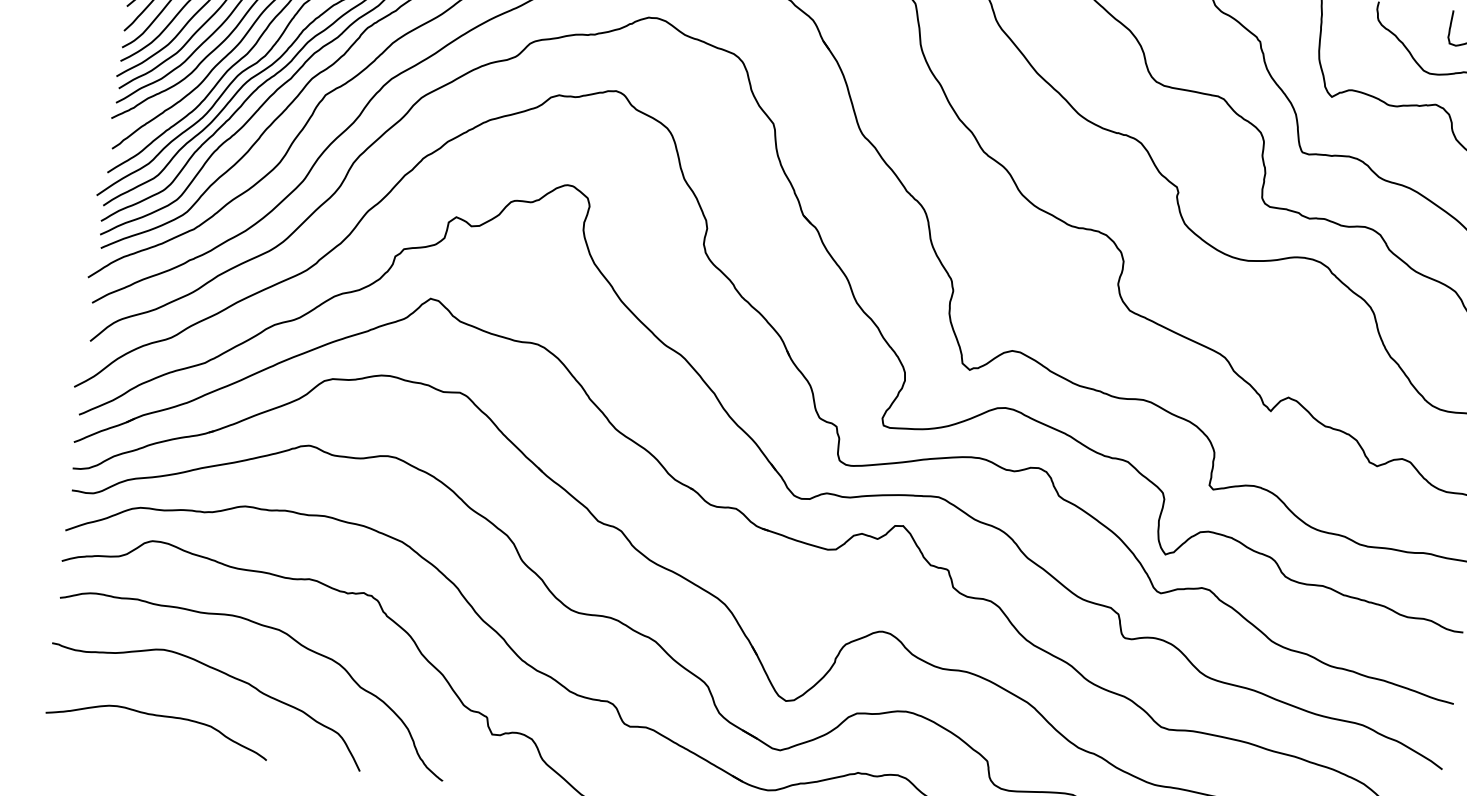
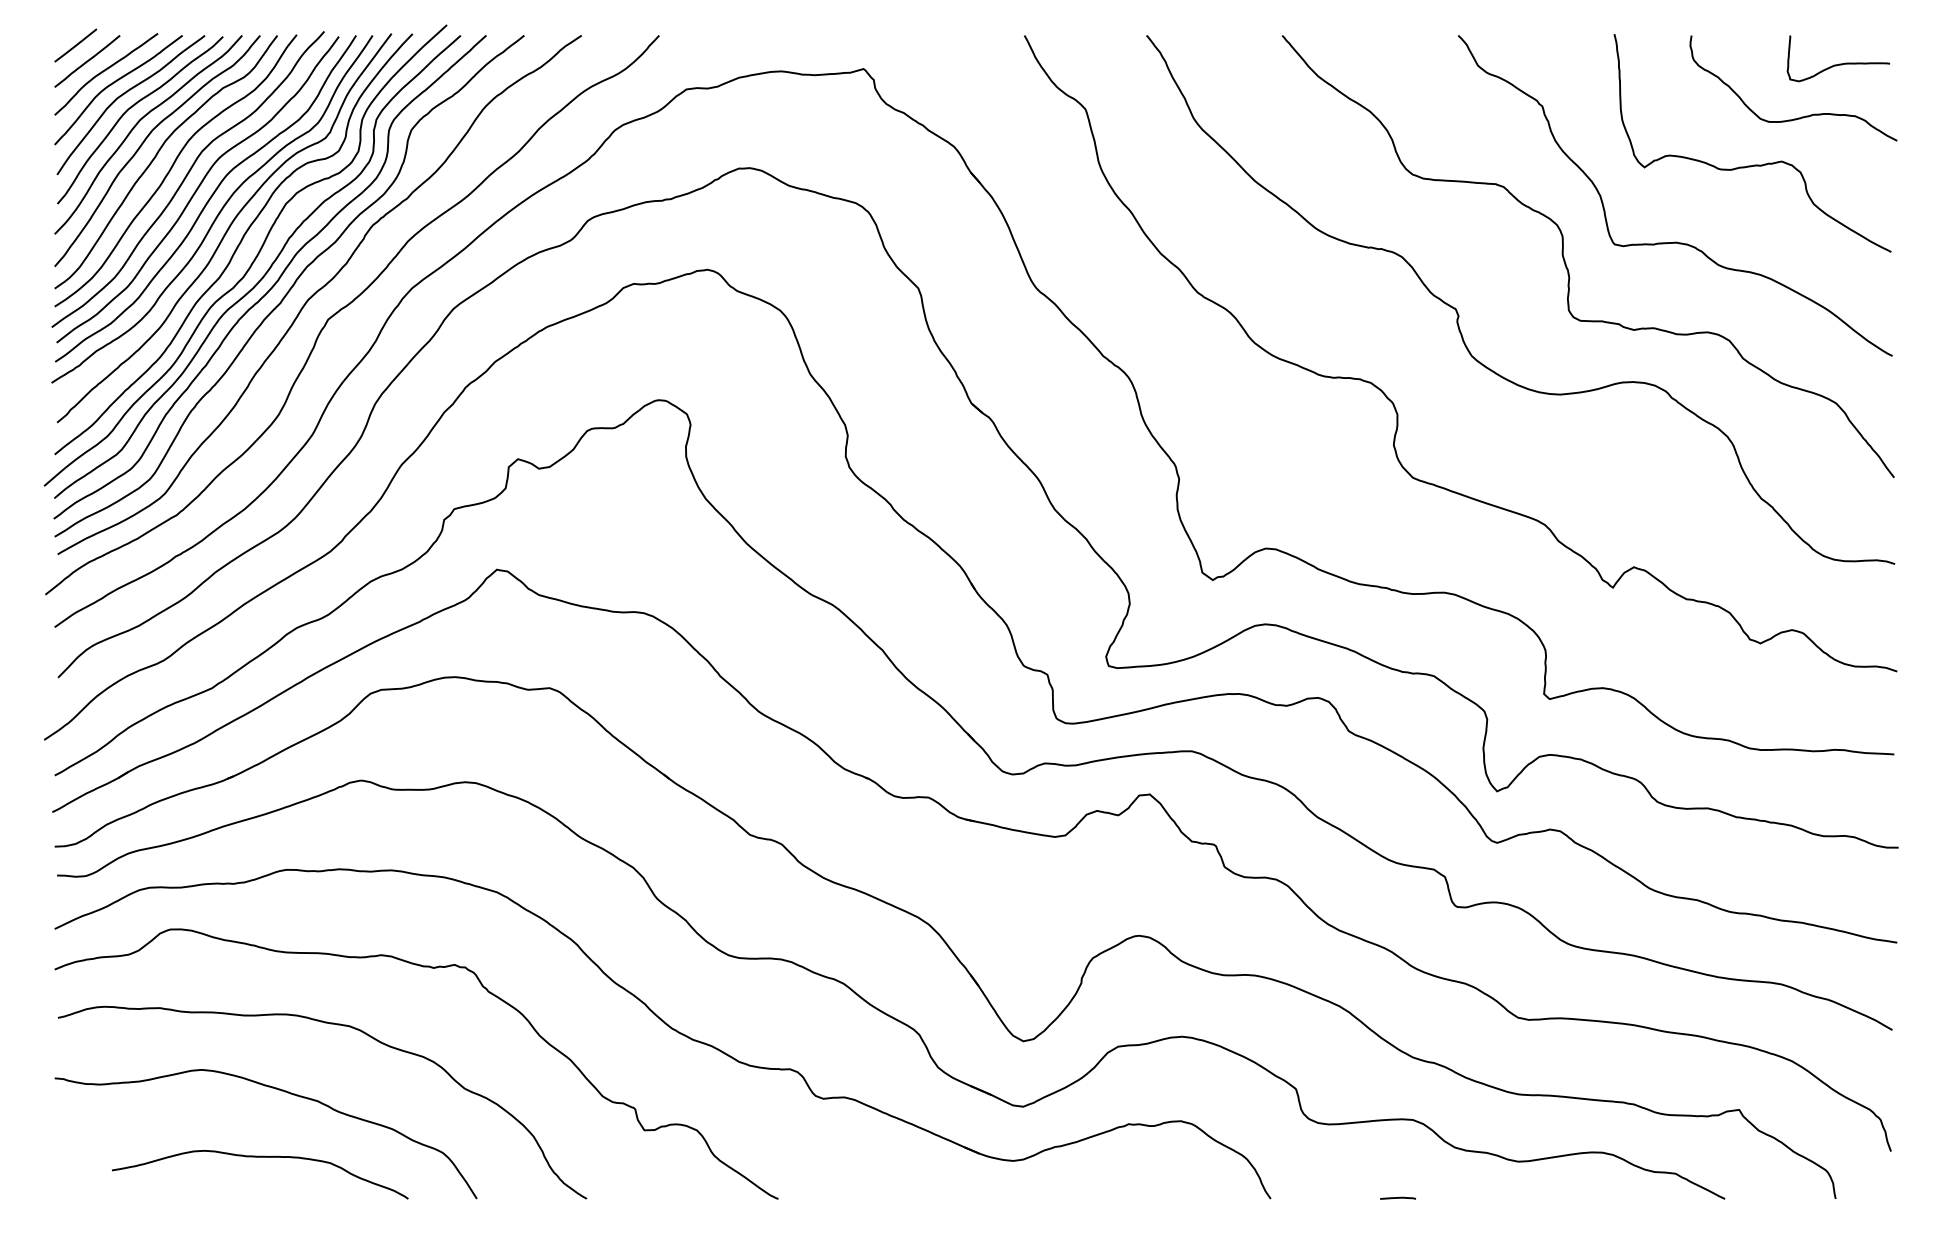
curve: (158, 716) -> (260, 1157), moved

